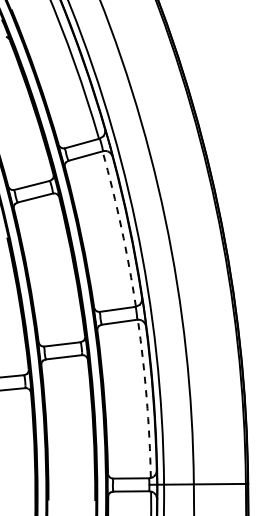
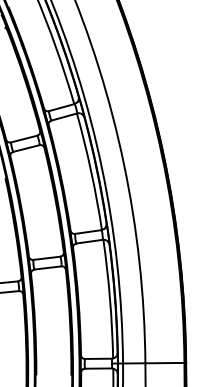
arc: (121, 228) -> (91, 171), dashed -> solid
arc: (146, 398) -> (109, 298), dashed -> solid

